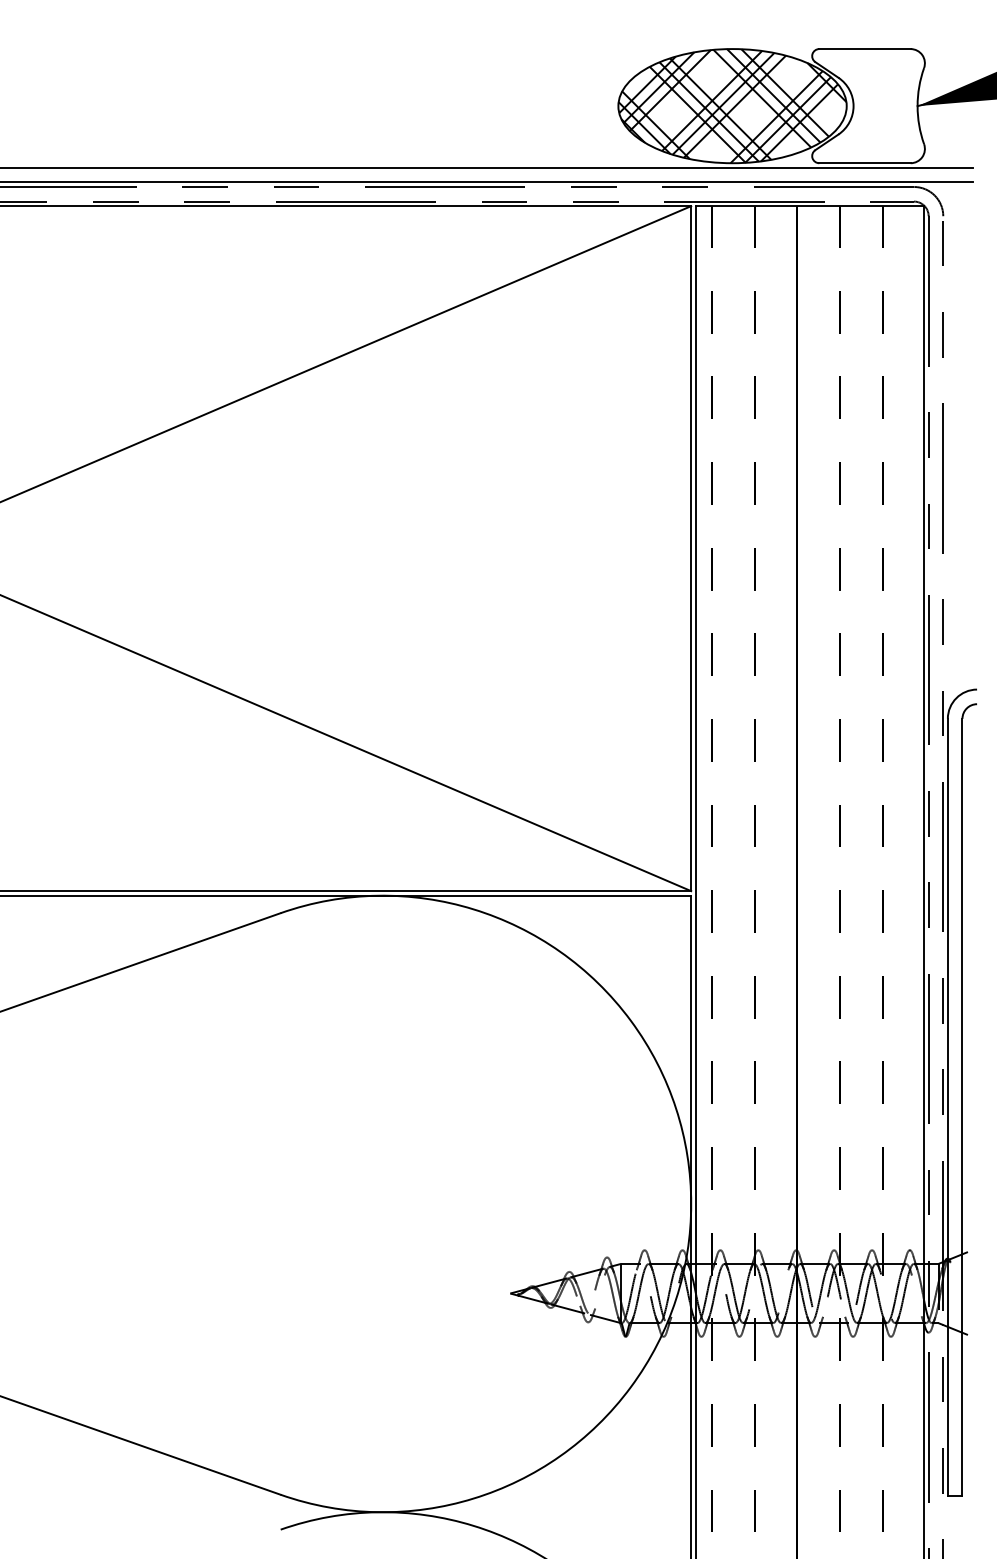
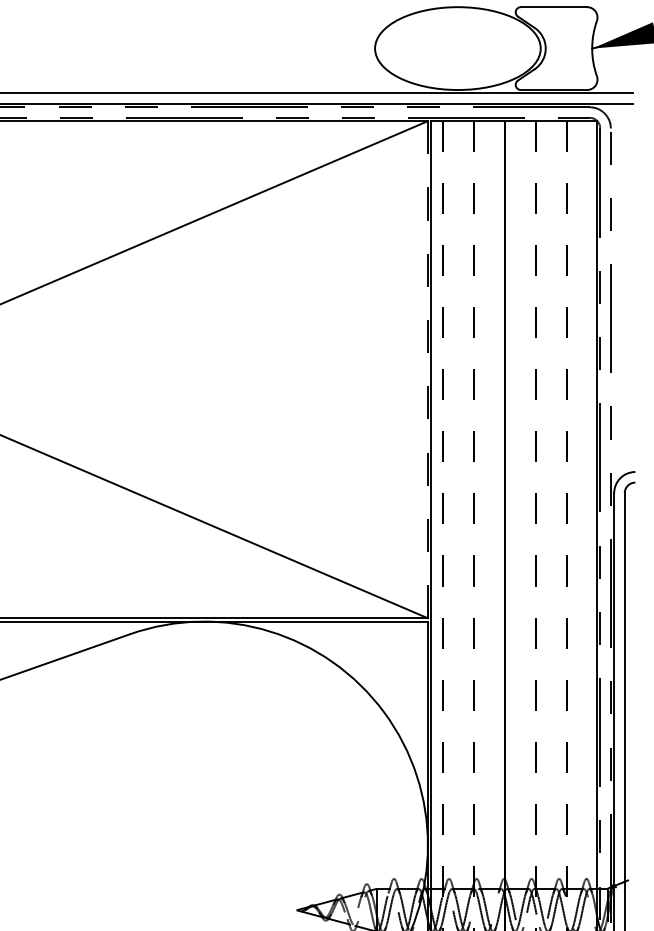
hatch: (732, 106) -> (457, 48), removed
line: (691, 549) -> (428, 370), solid -> dashed

